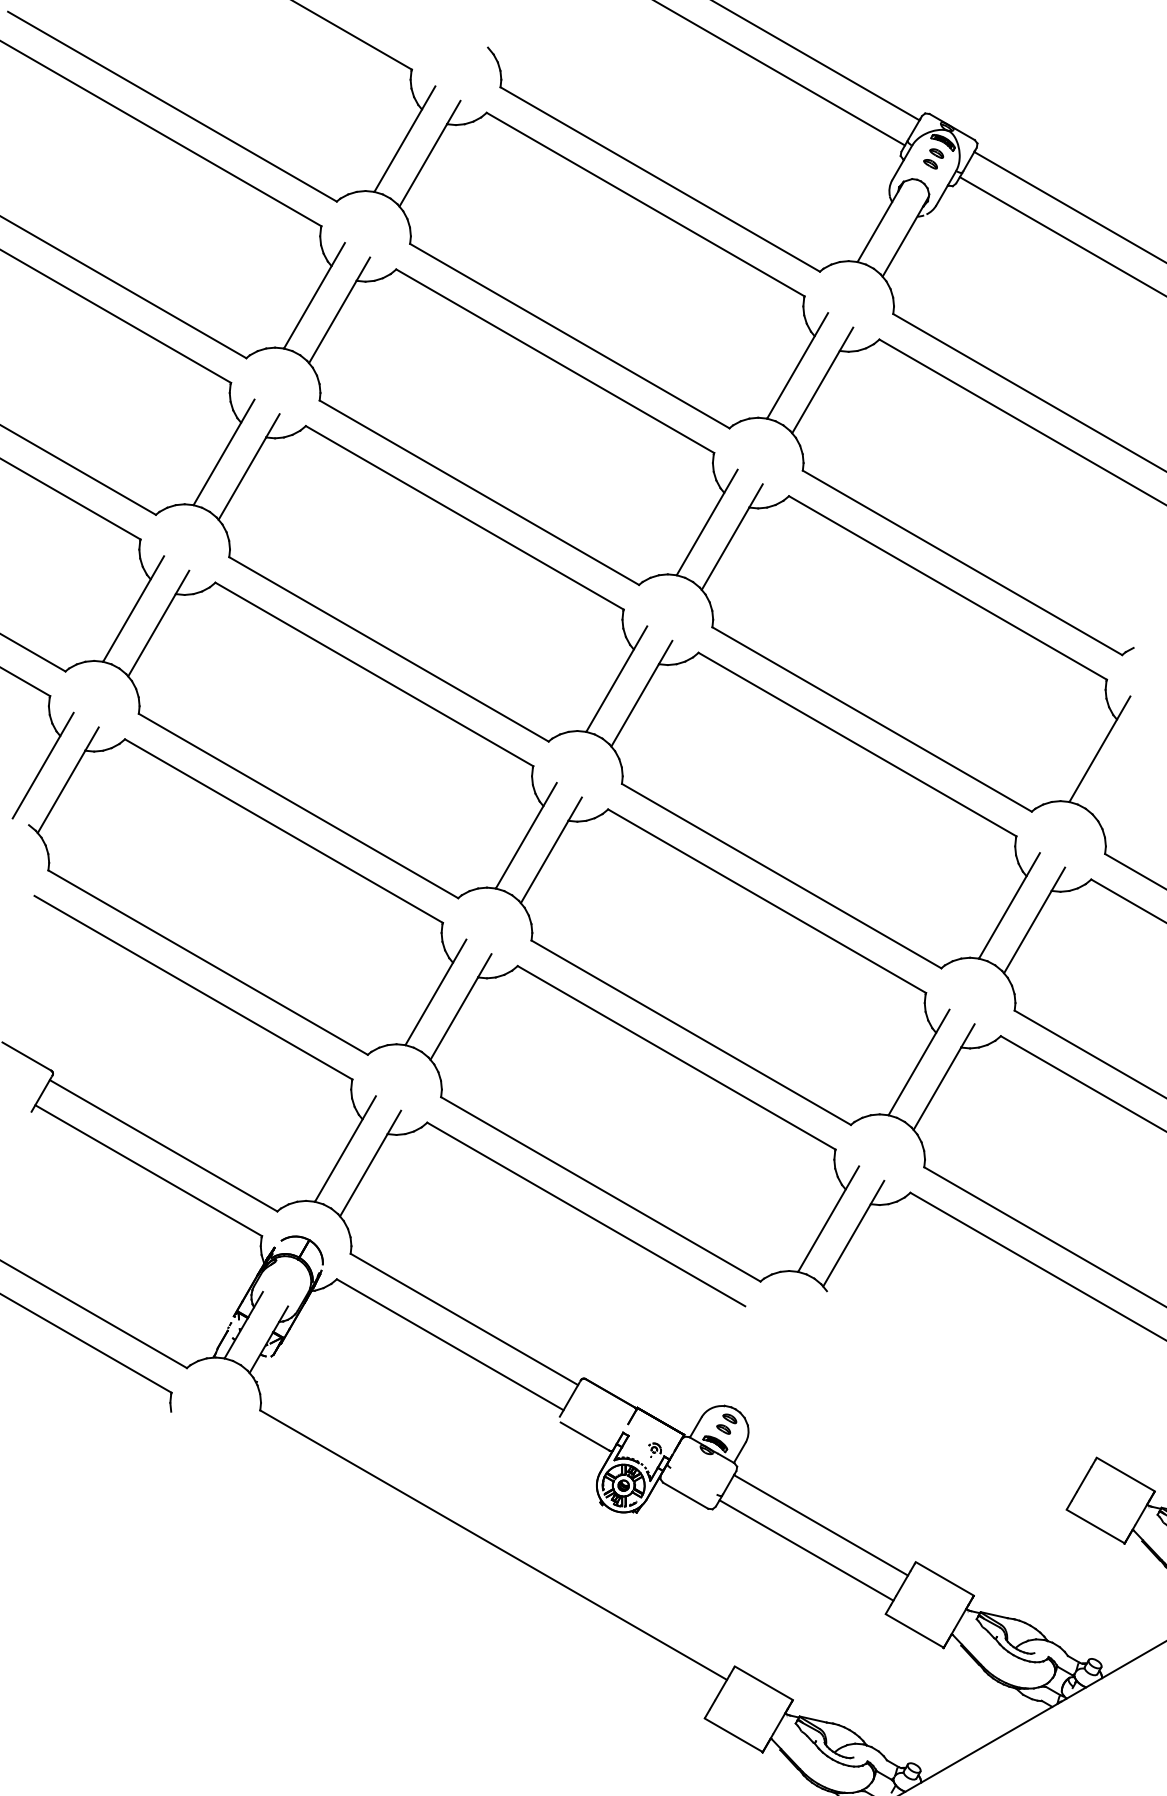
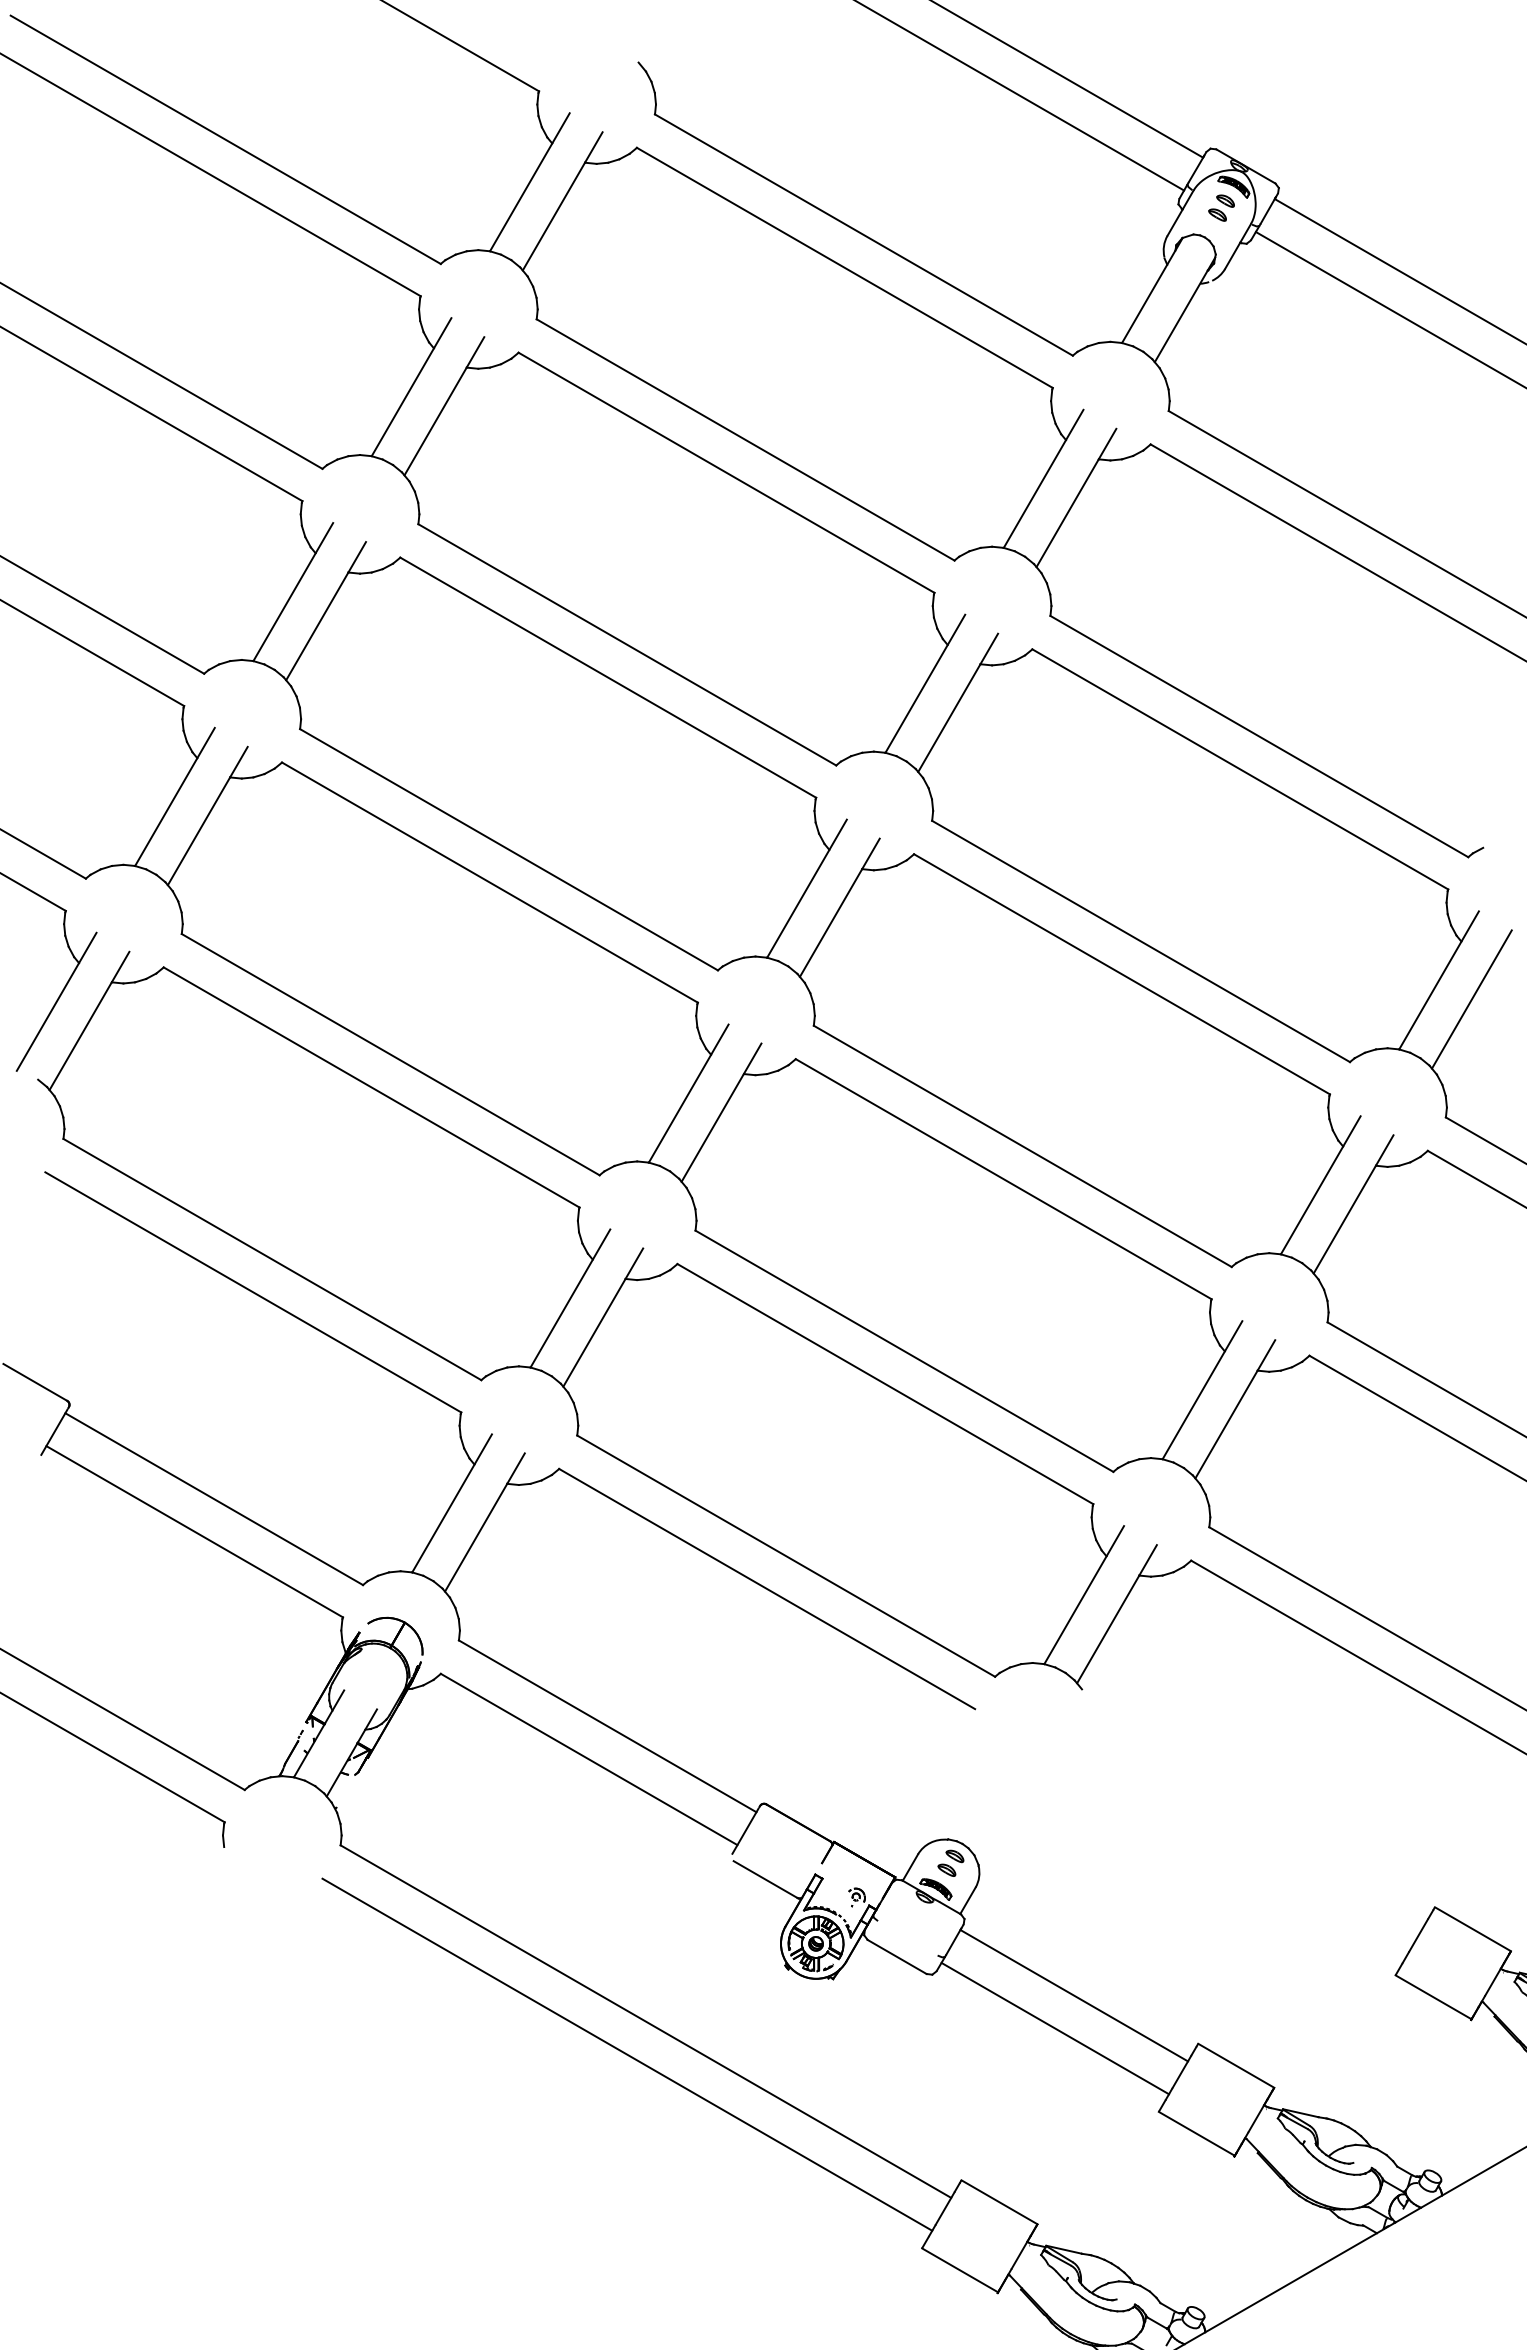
line: (1124, 763) -> (1471, 999), added
line: (479, 1570) -> (627, 2054), added

